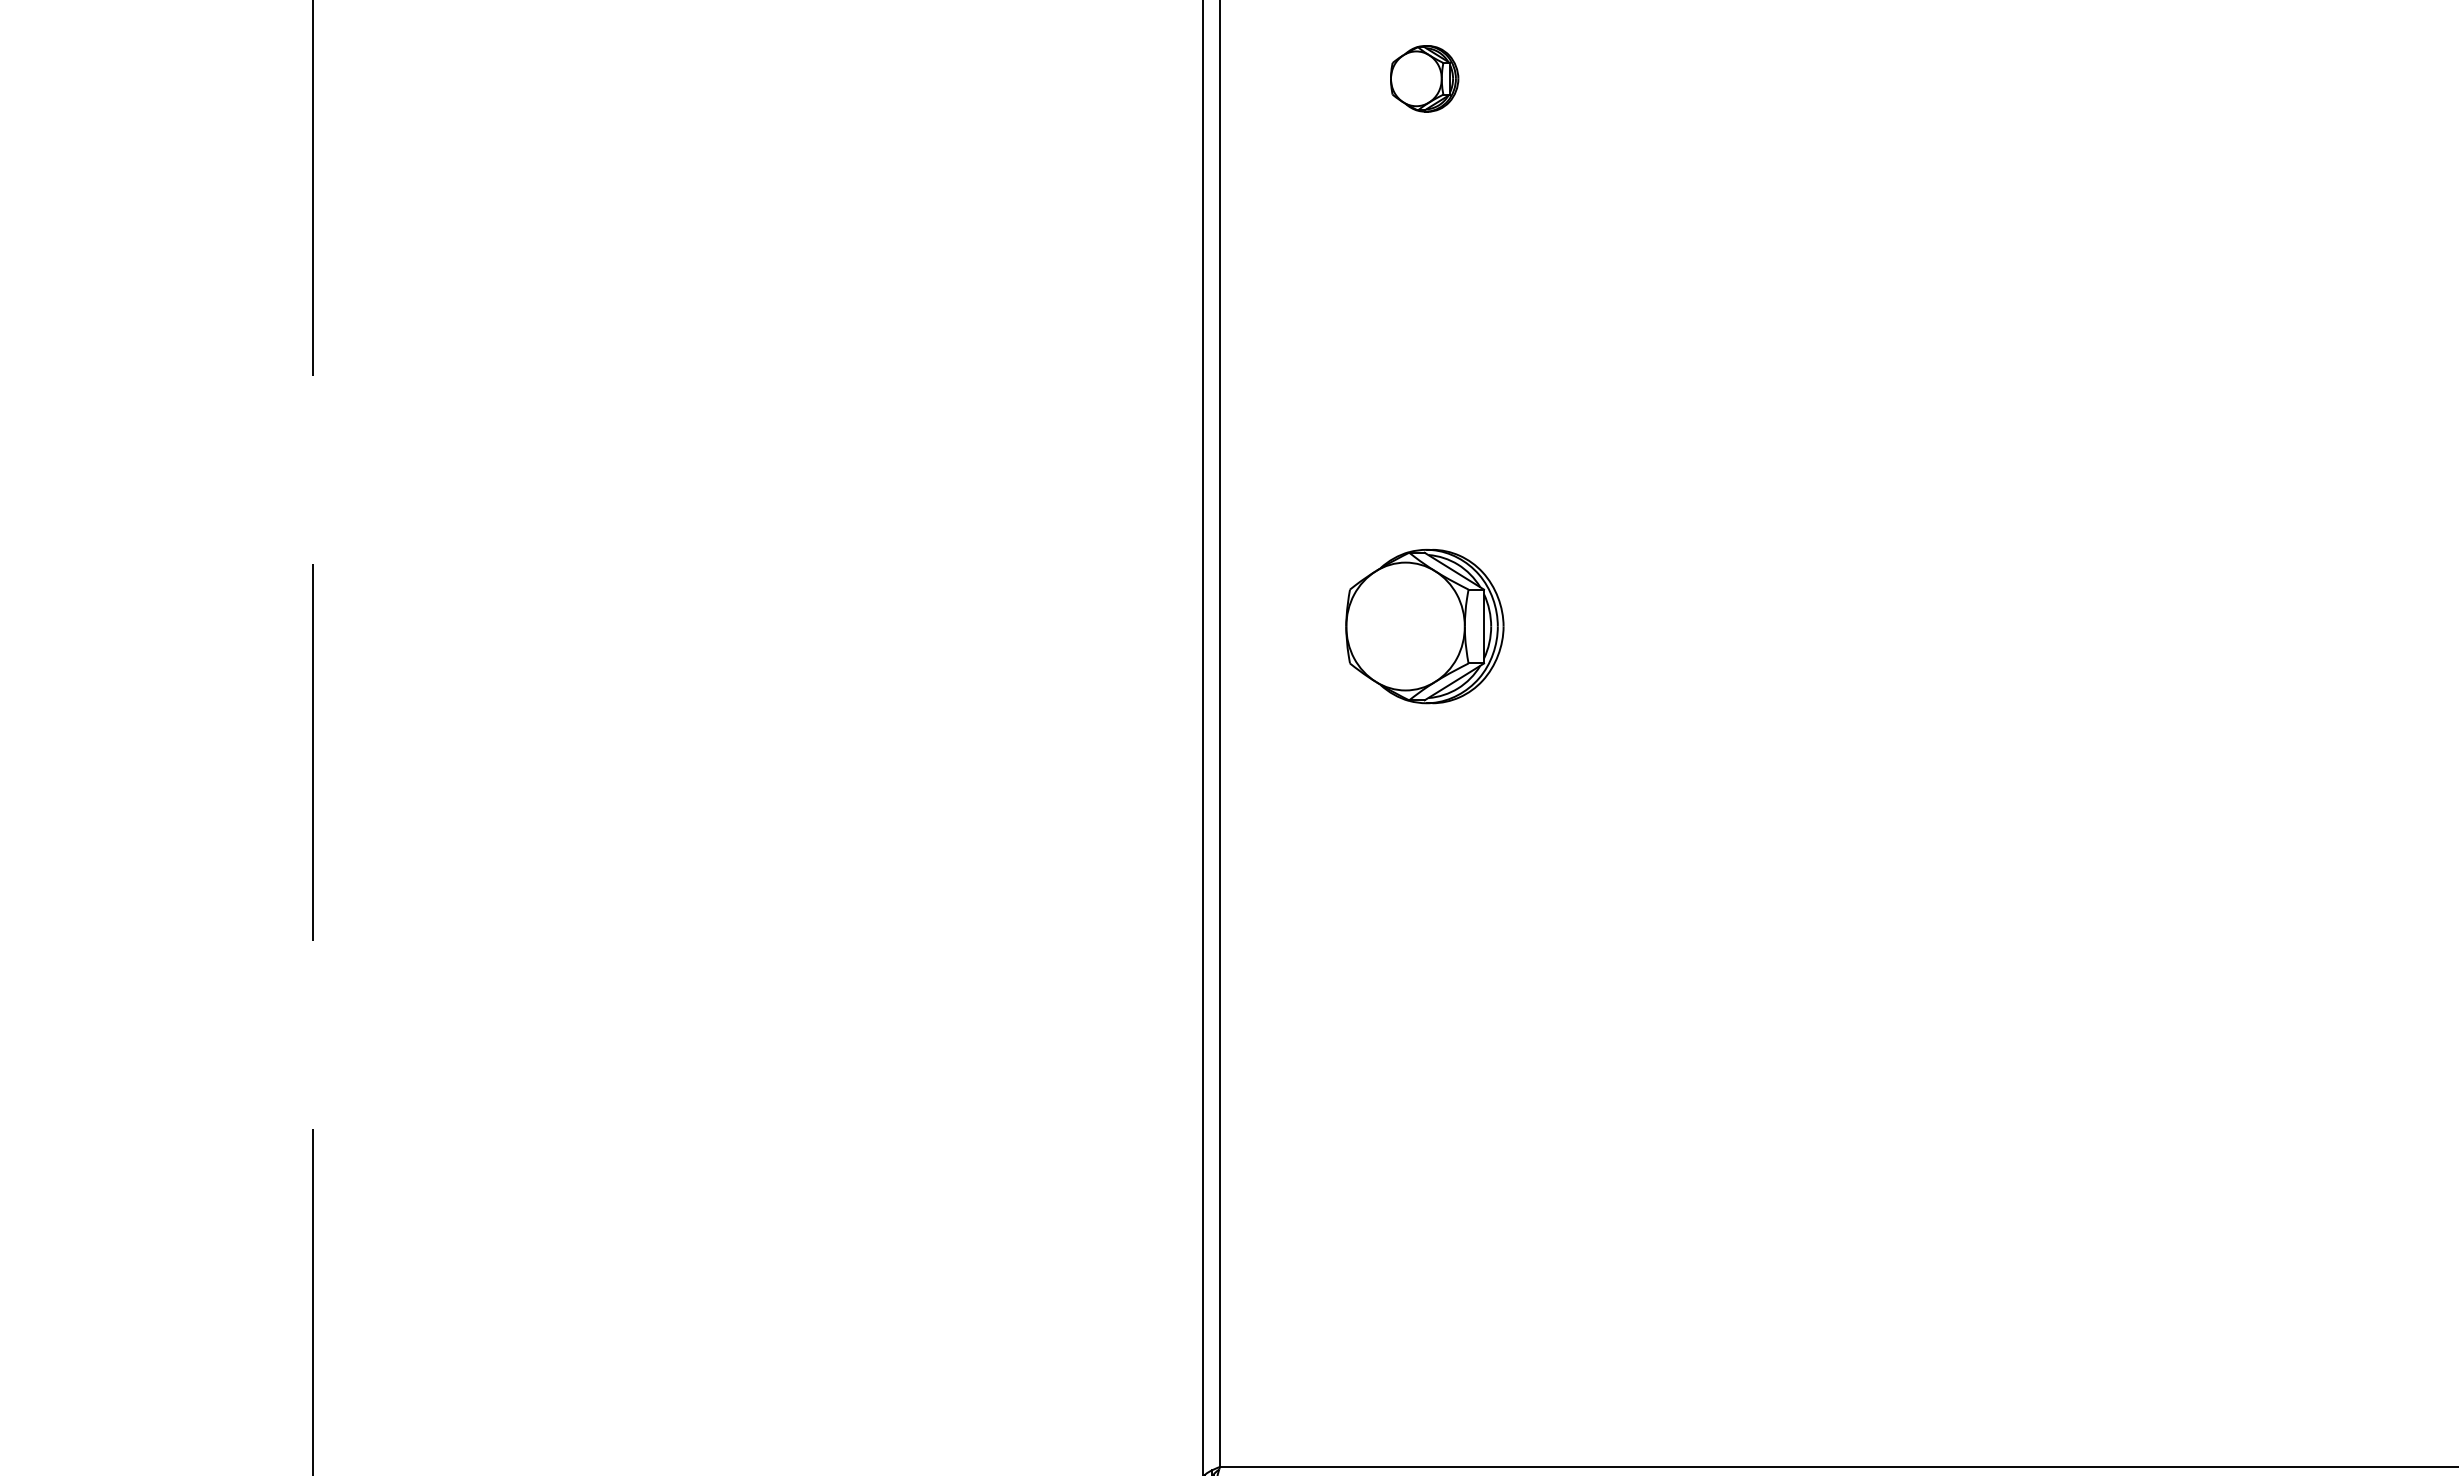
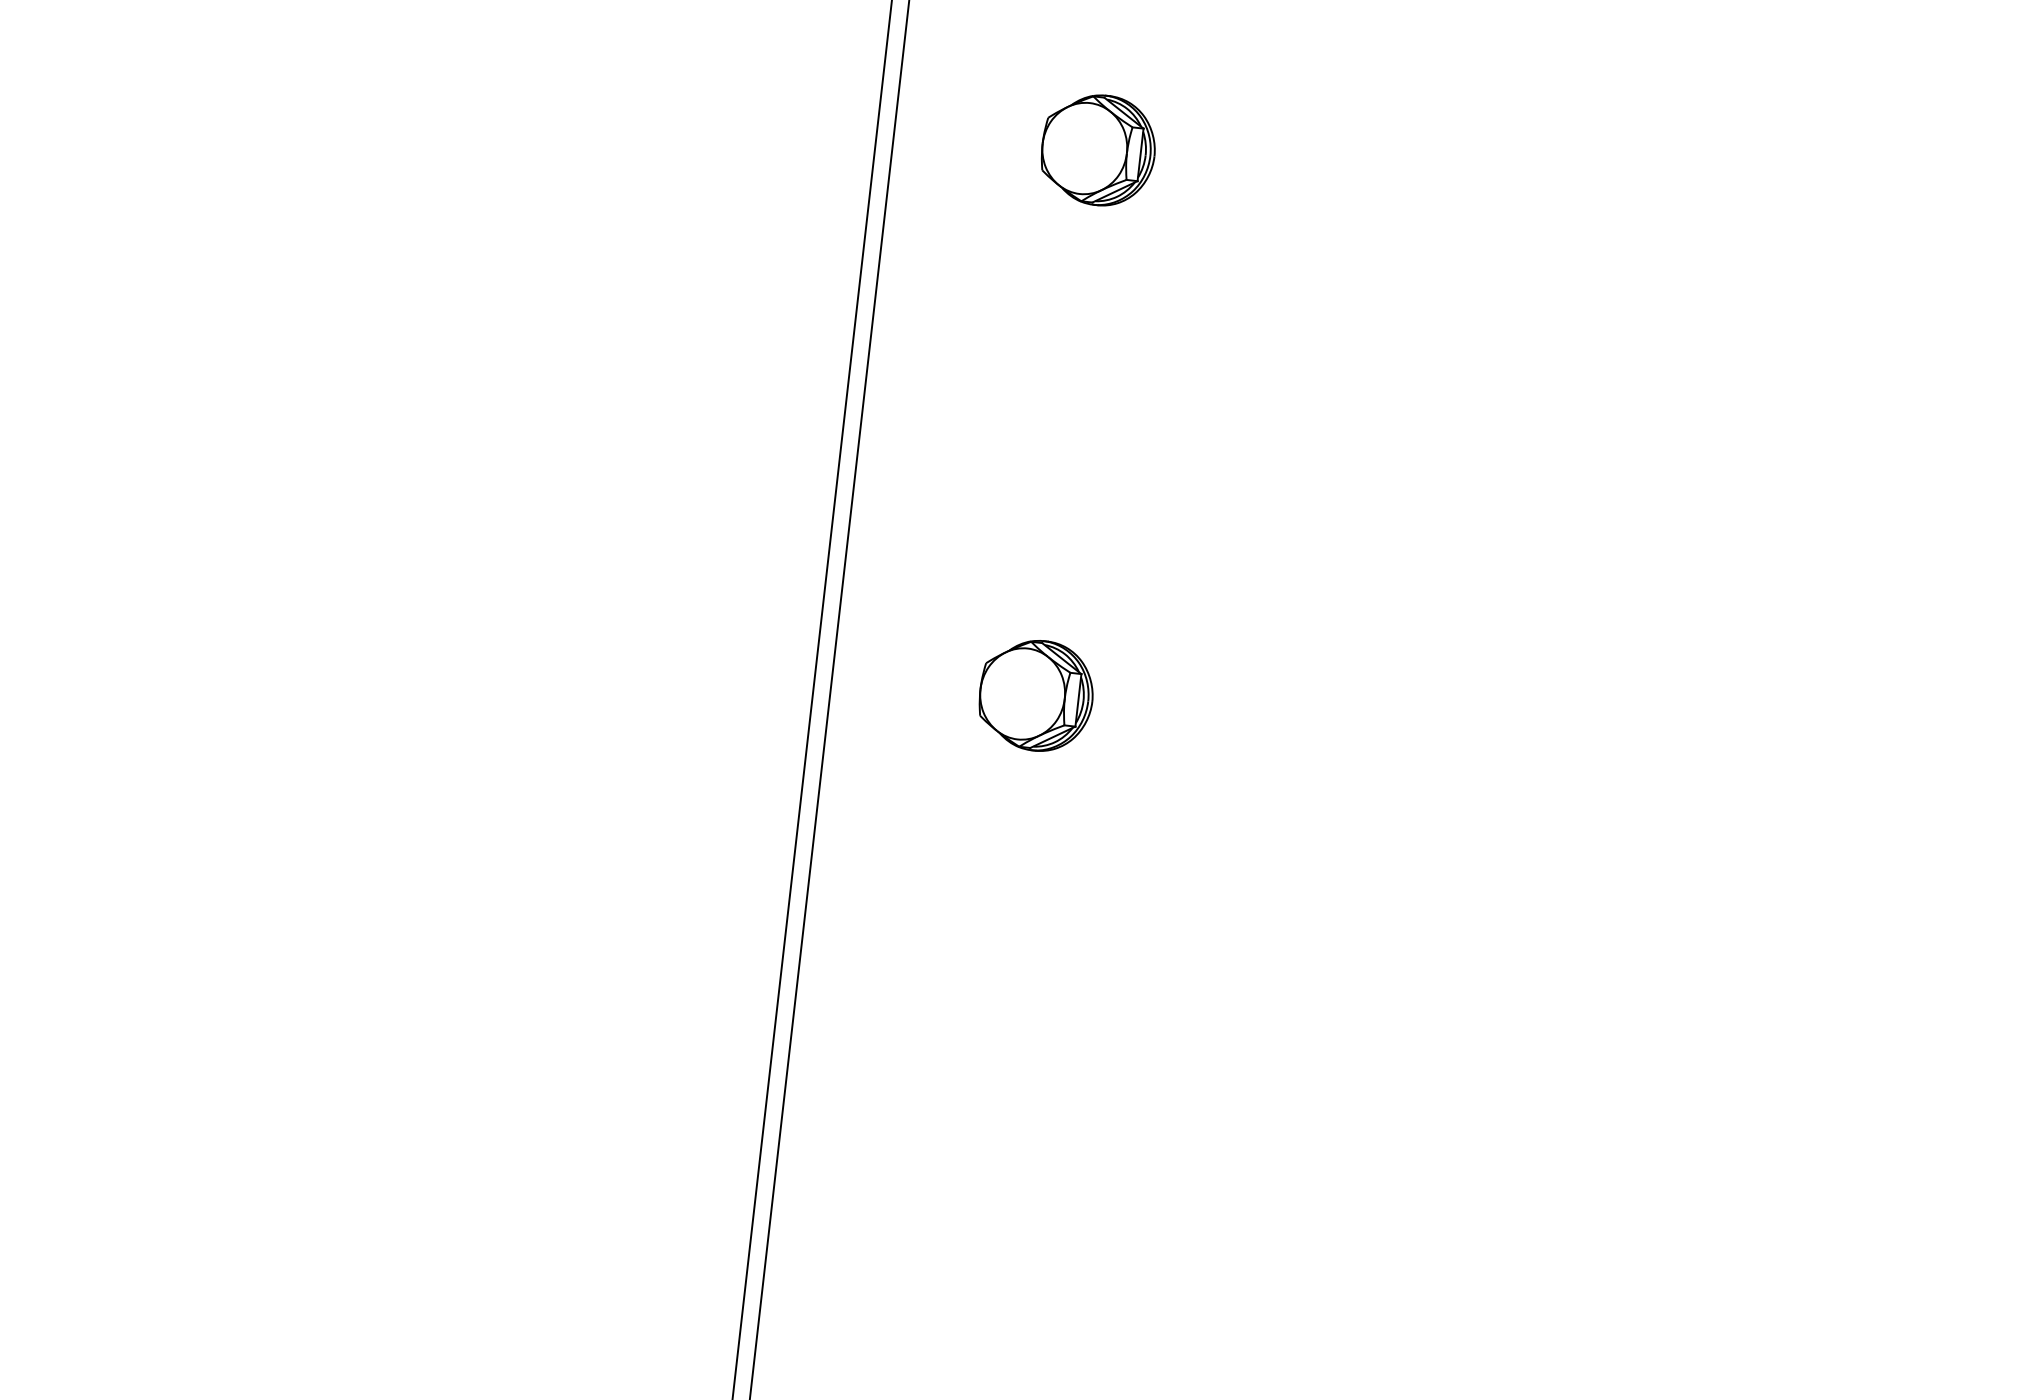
part: (1424, 78) -> (1098, 149), size x1.67
part: (1424, 626) -> (1036, 695), size x0.71

